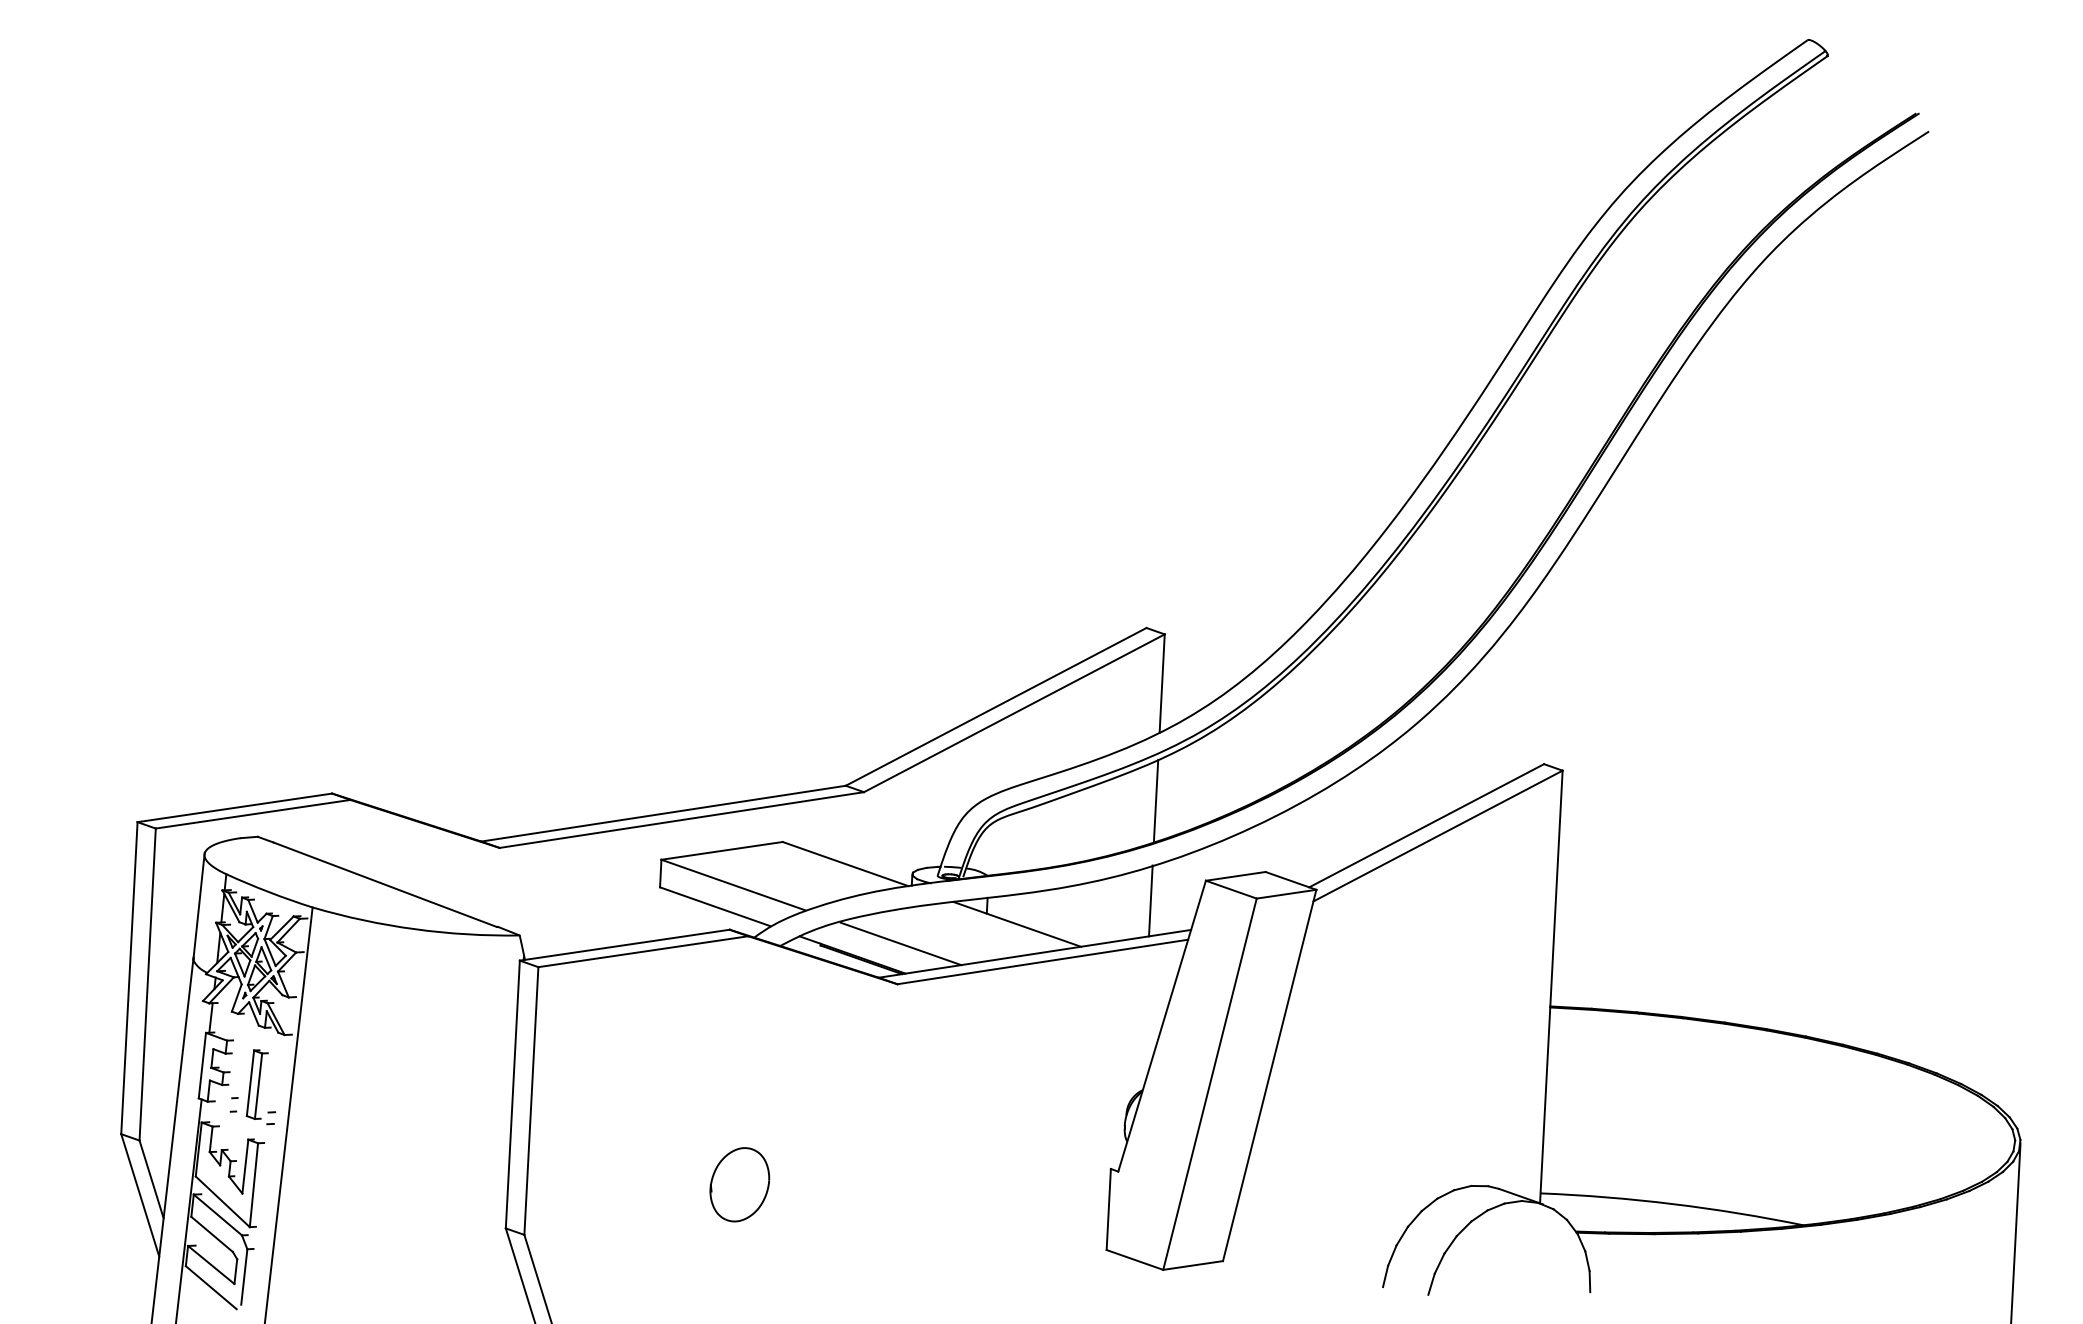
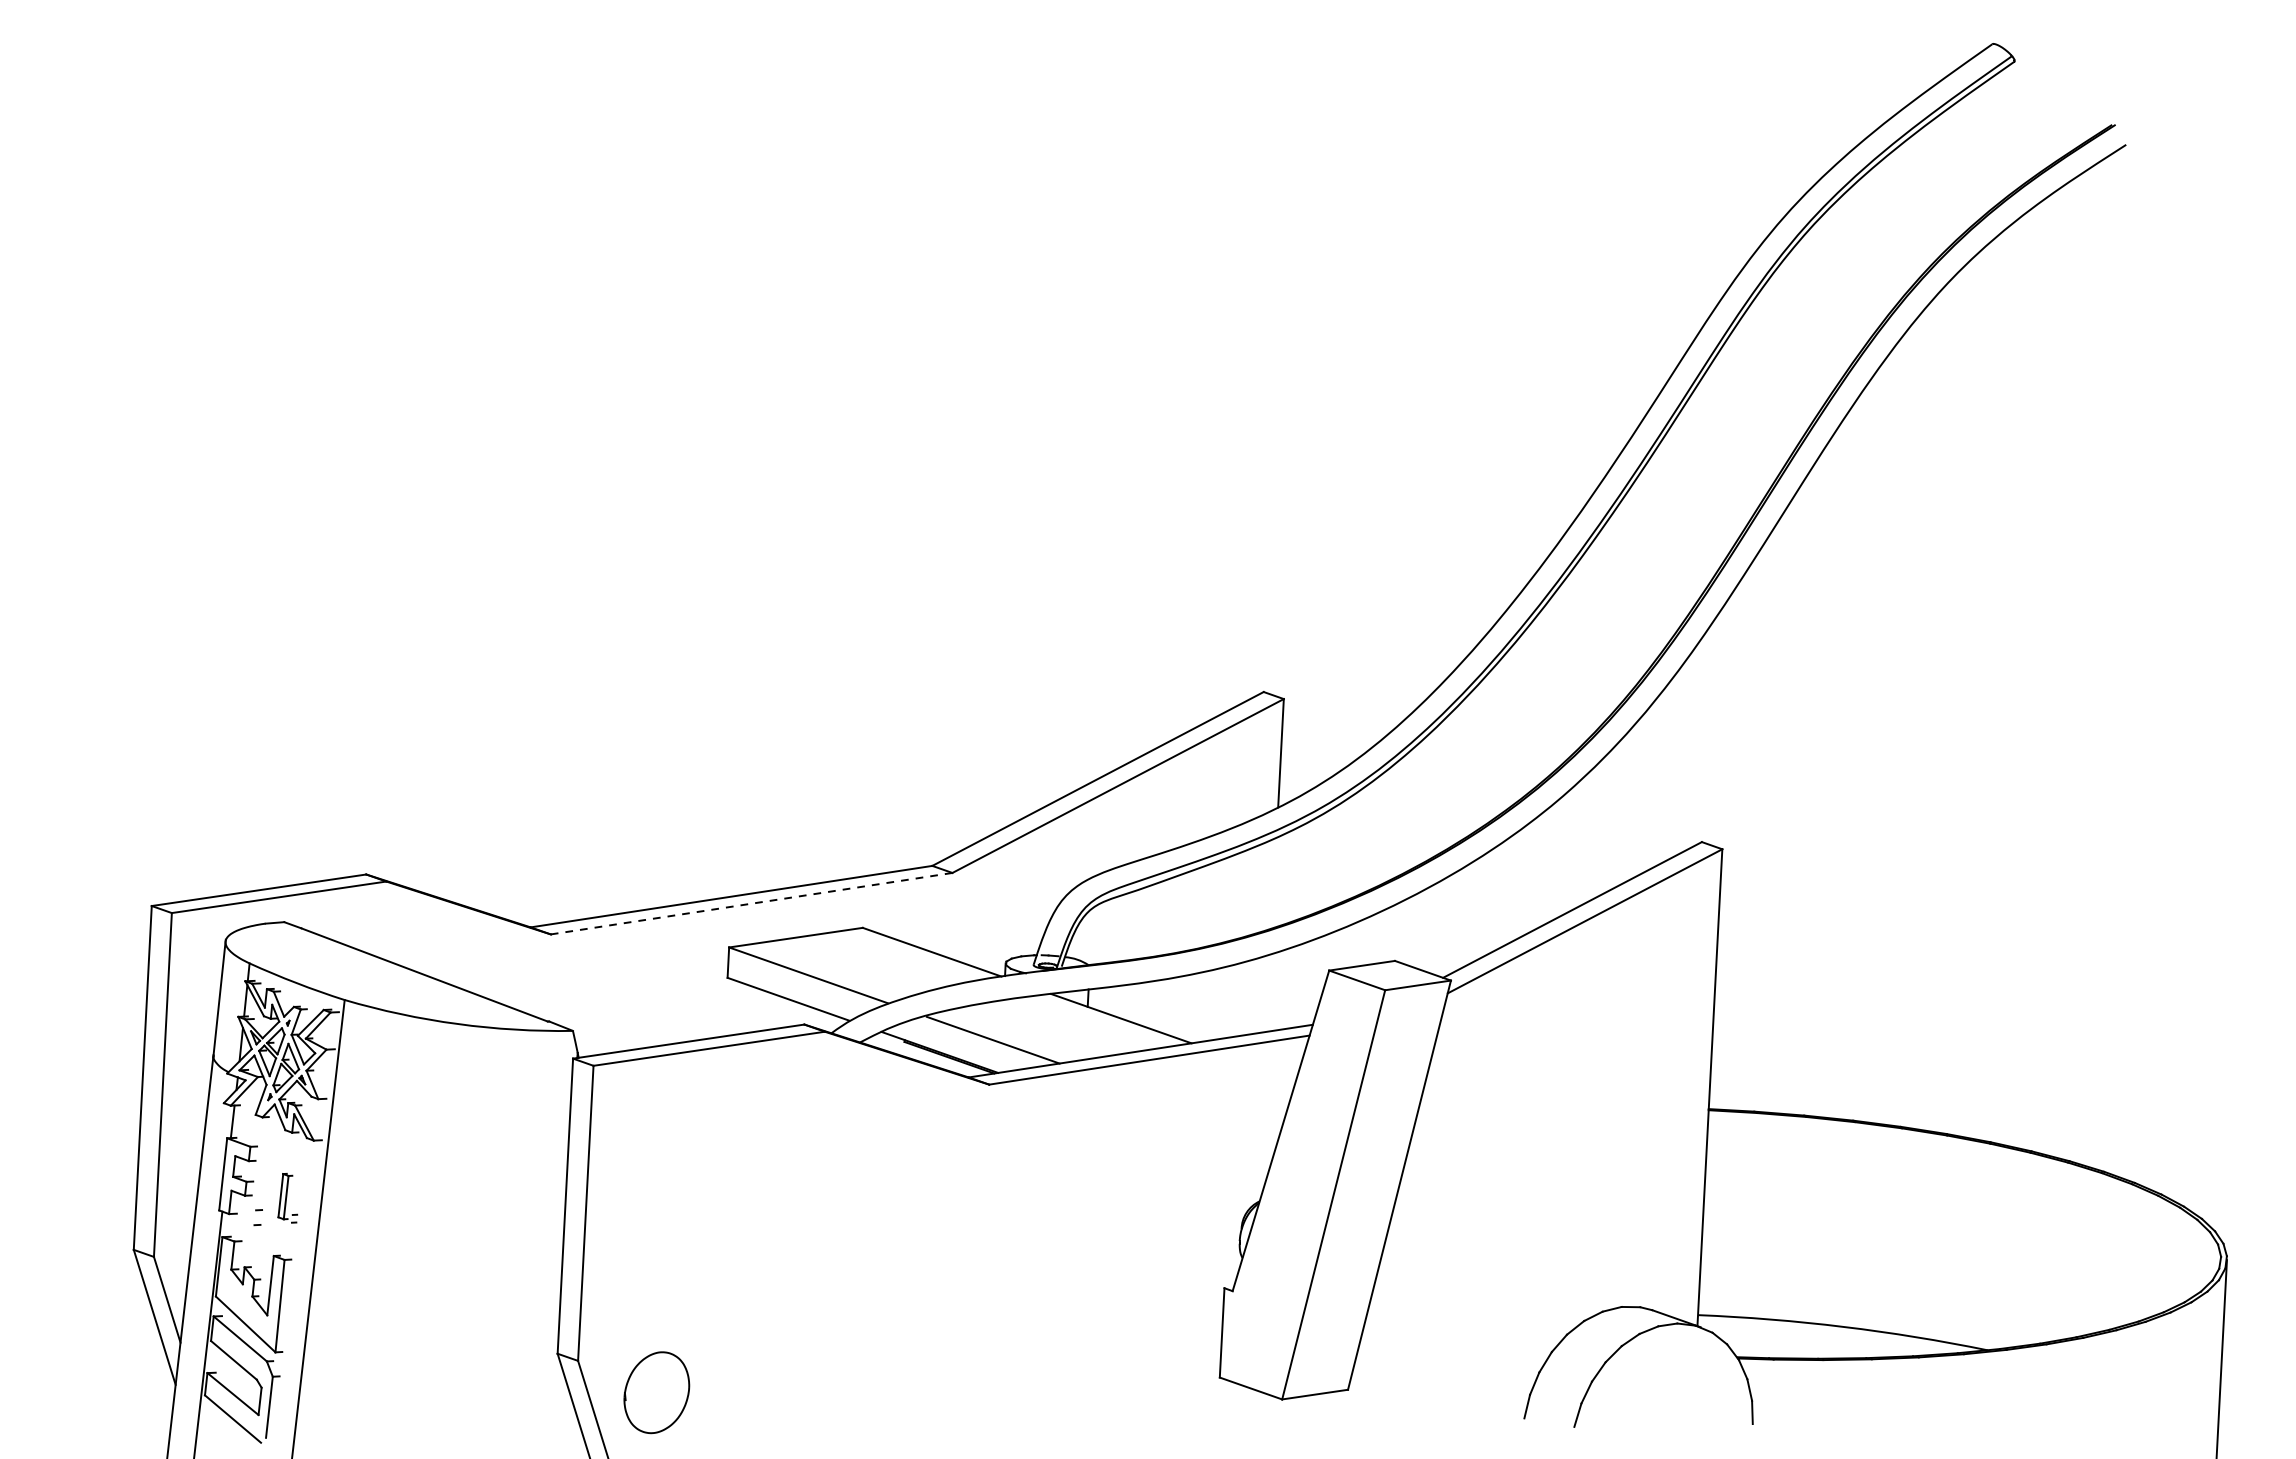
line: (1155, 800) -> (1273, 882), removed
line: (681, 820) -> (751, 904), solid -> dashed
line: (1150, 900) -> (1268, 992), removed
part: (260, 1087) -> (287, 1198), size x0.6
part: (739, 1184) -> (656, 1392), moved

